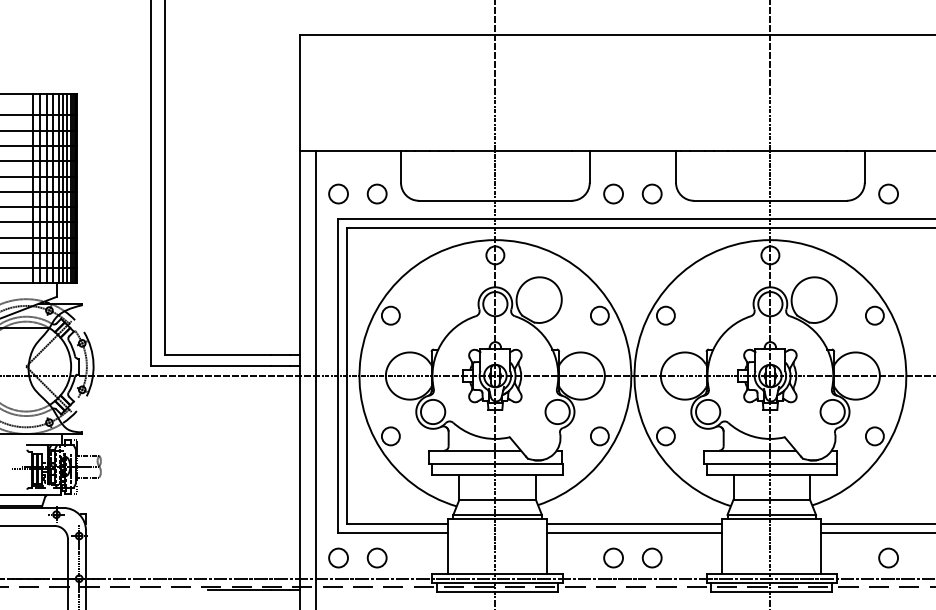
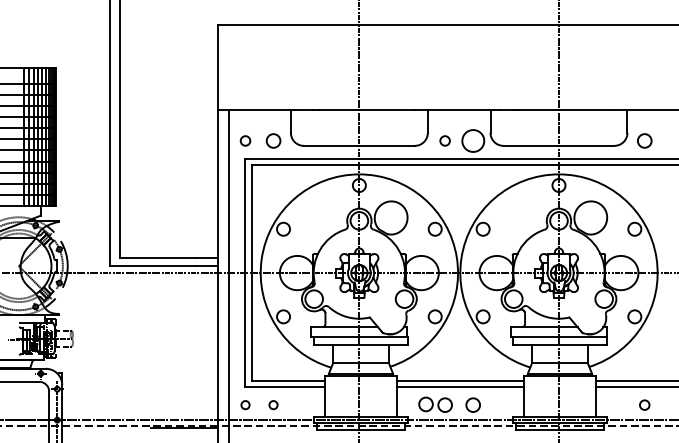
circle: (338, 193) -> (245, 140), size x0.7
circle: (613, 193) -> (445, 140), size x0.7
circle: (651, 193) -> (472, 140), size x1.6
circle: (586, 556) -> (425, 404), added
circle: (338, 557) -> (245, 404), size x0.6
circle: (376, 557) -> (273, 404), size x0.6
circle: (888, 557) -> (644, 404), size x0.7

